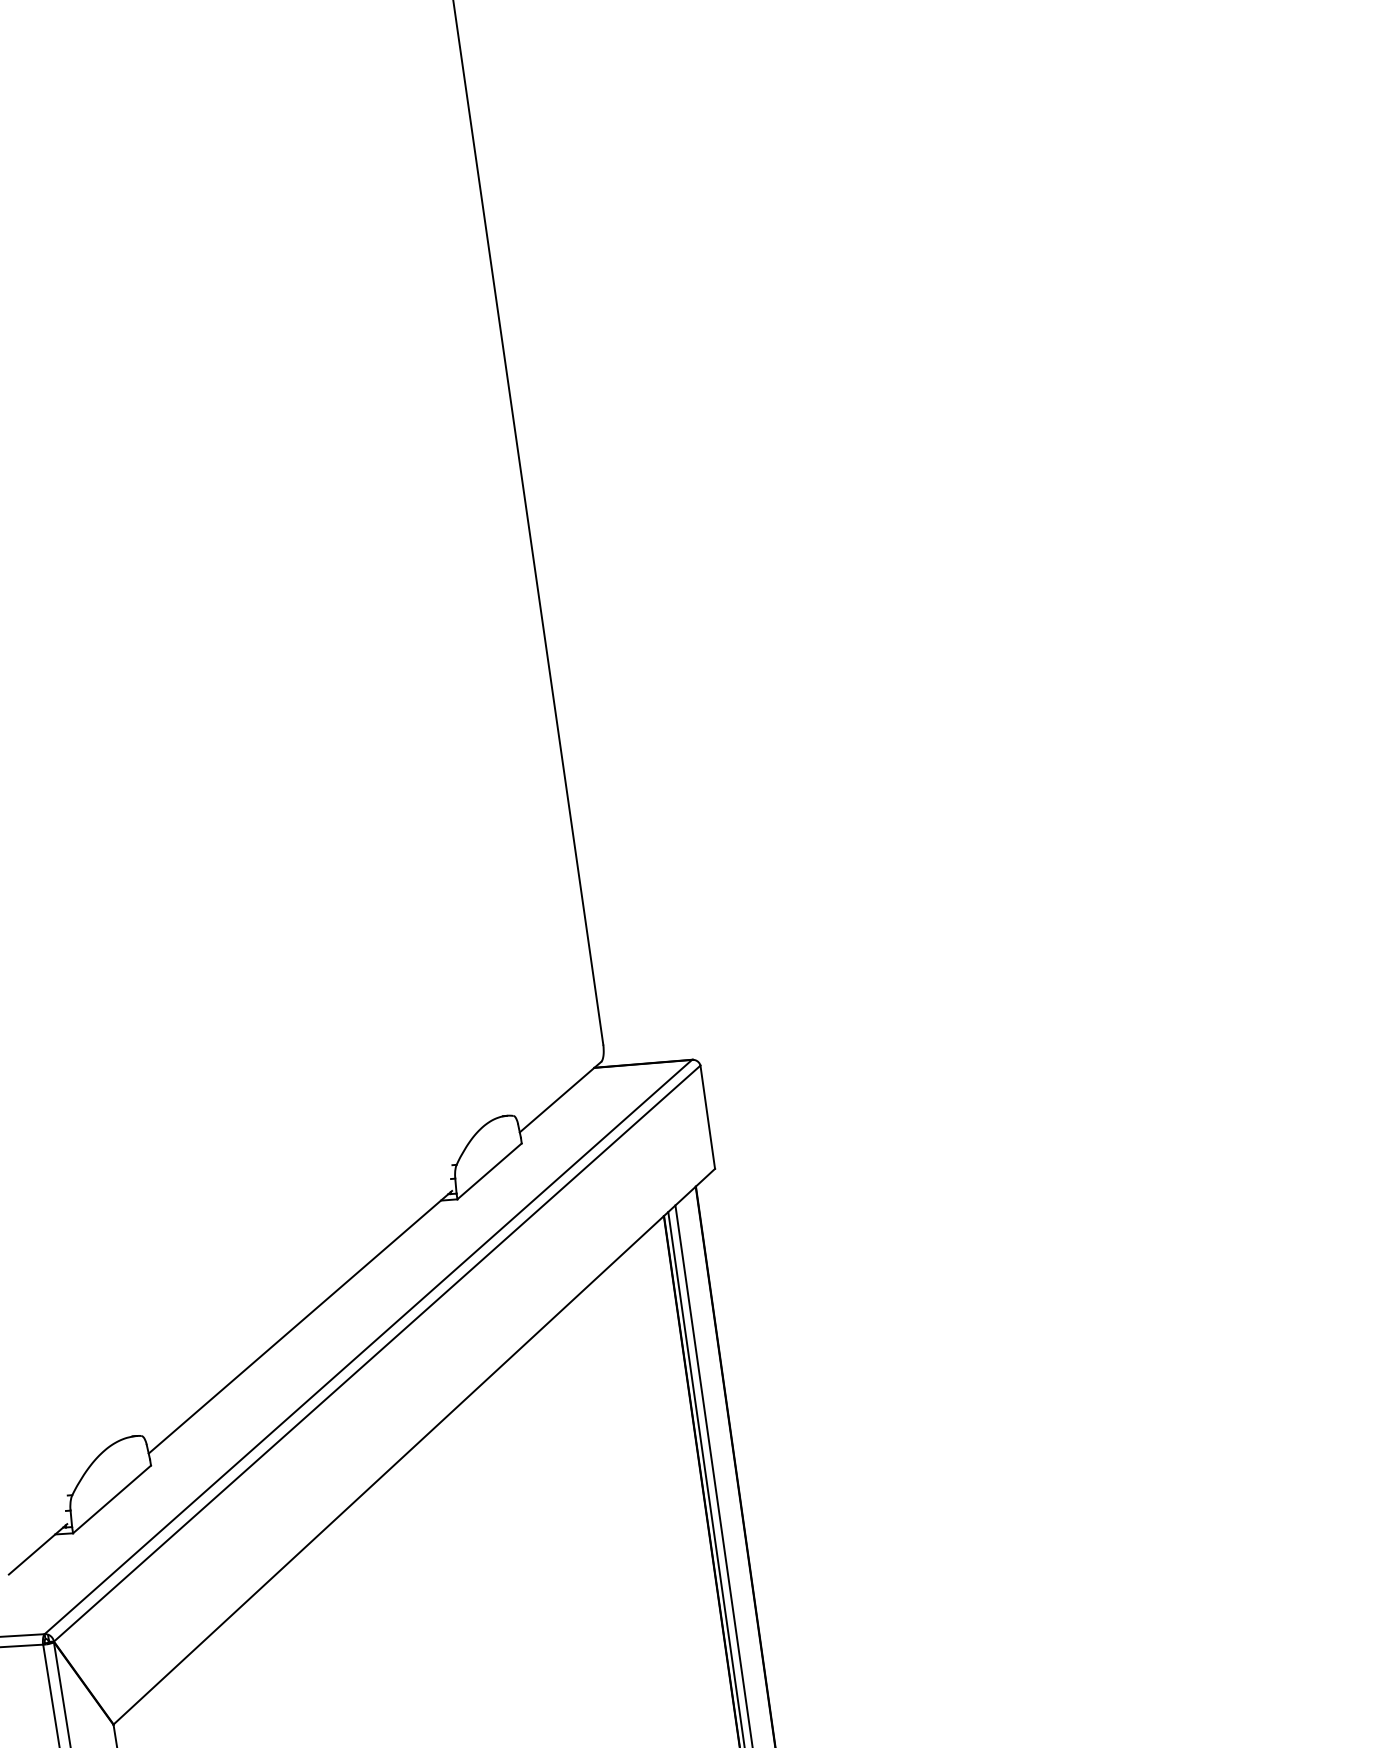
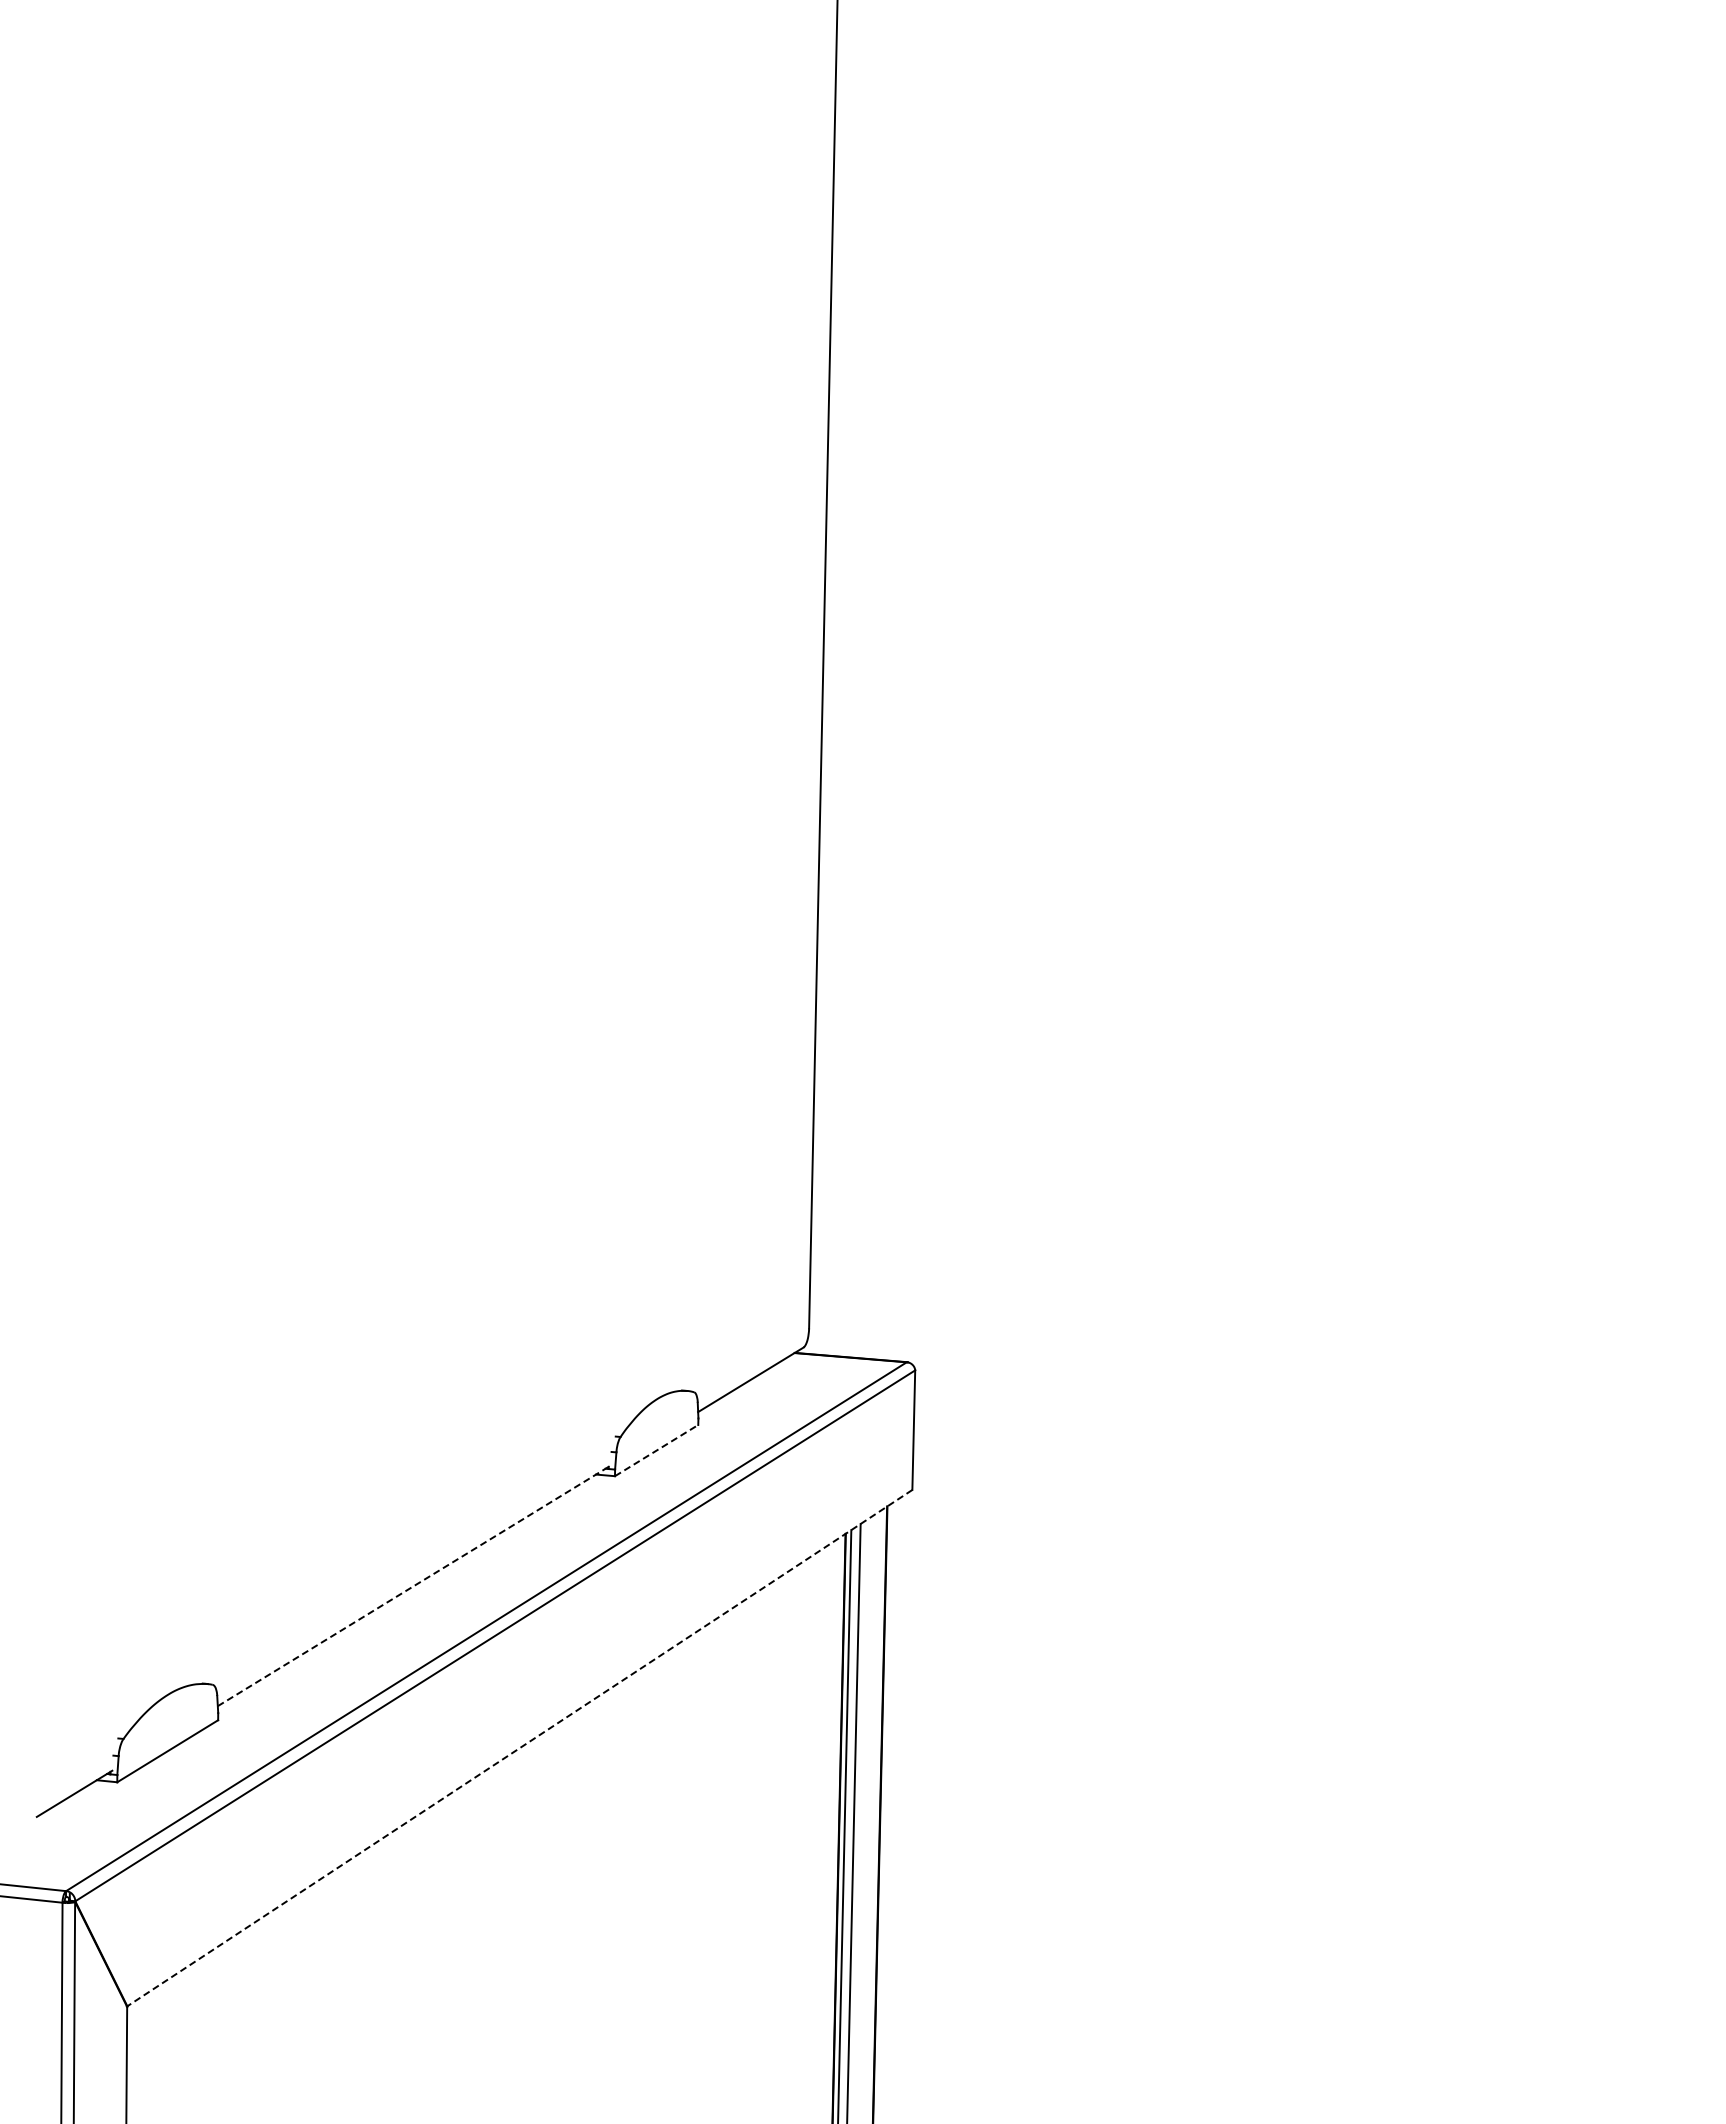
line: (489, 1171) -> (656, 1450), solid -> dashed
line: (300, 1321) -> (414, 1585), solid -> dashed
line: (414, 1447) -> (519, 1748), solid -> dashed

